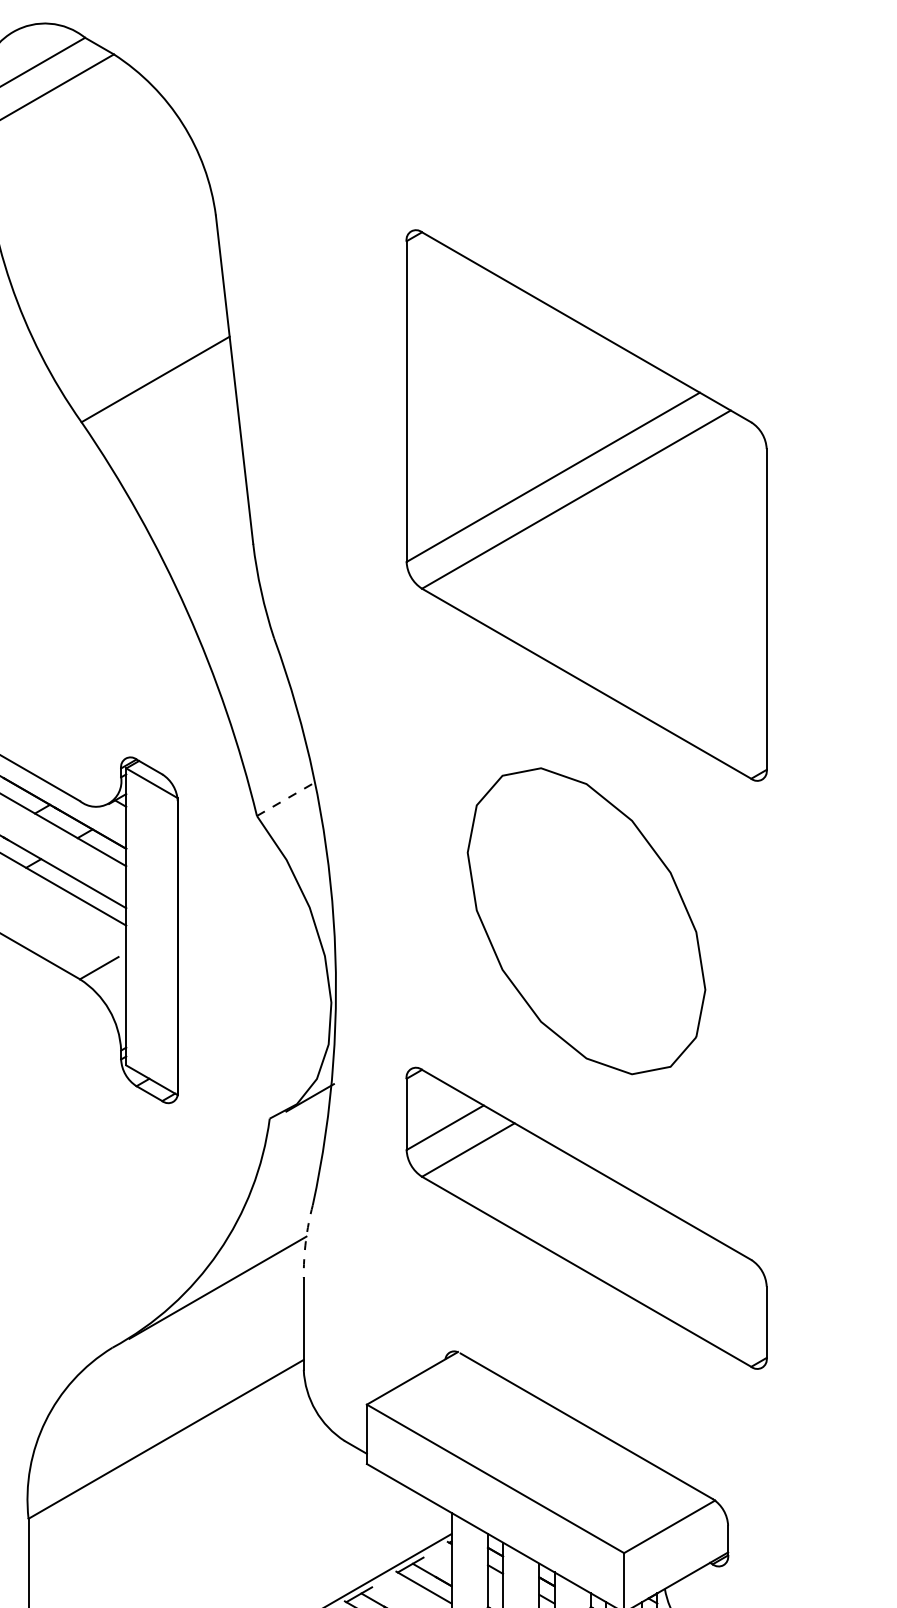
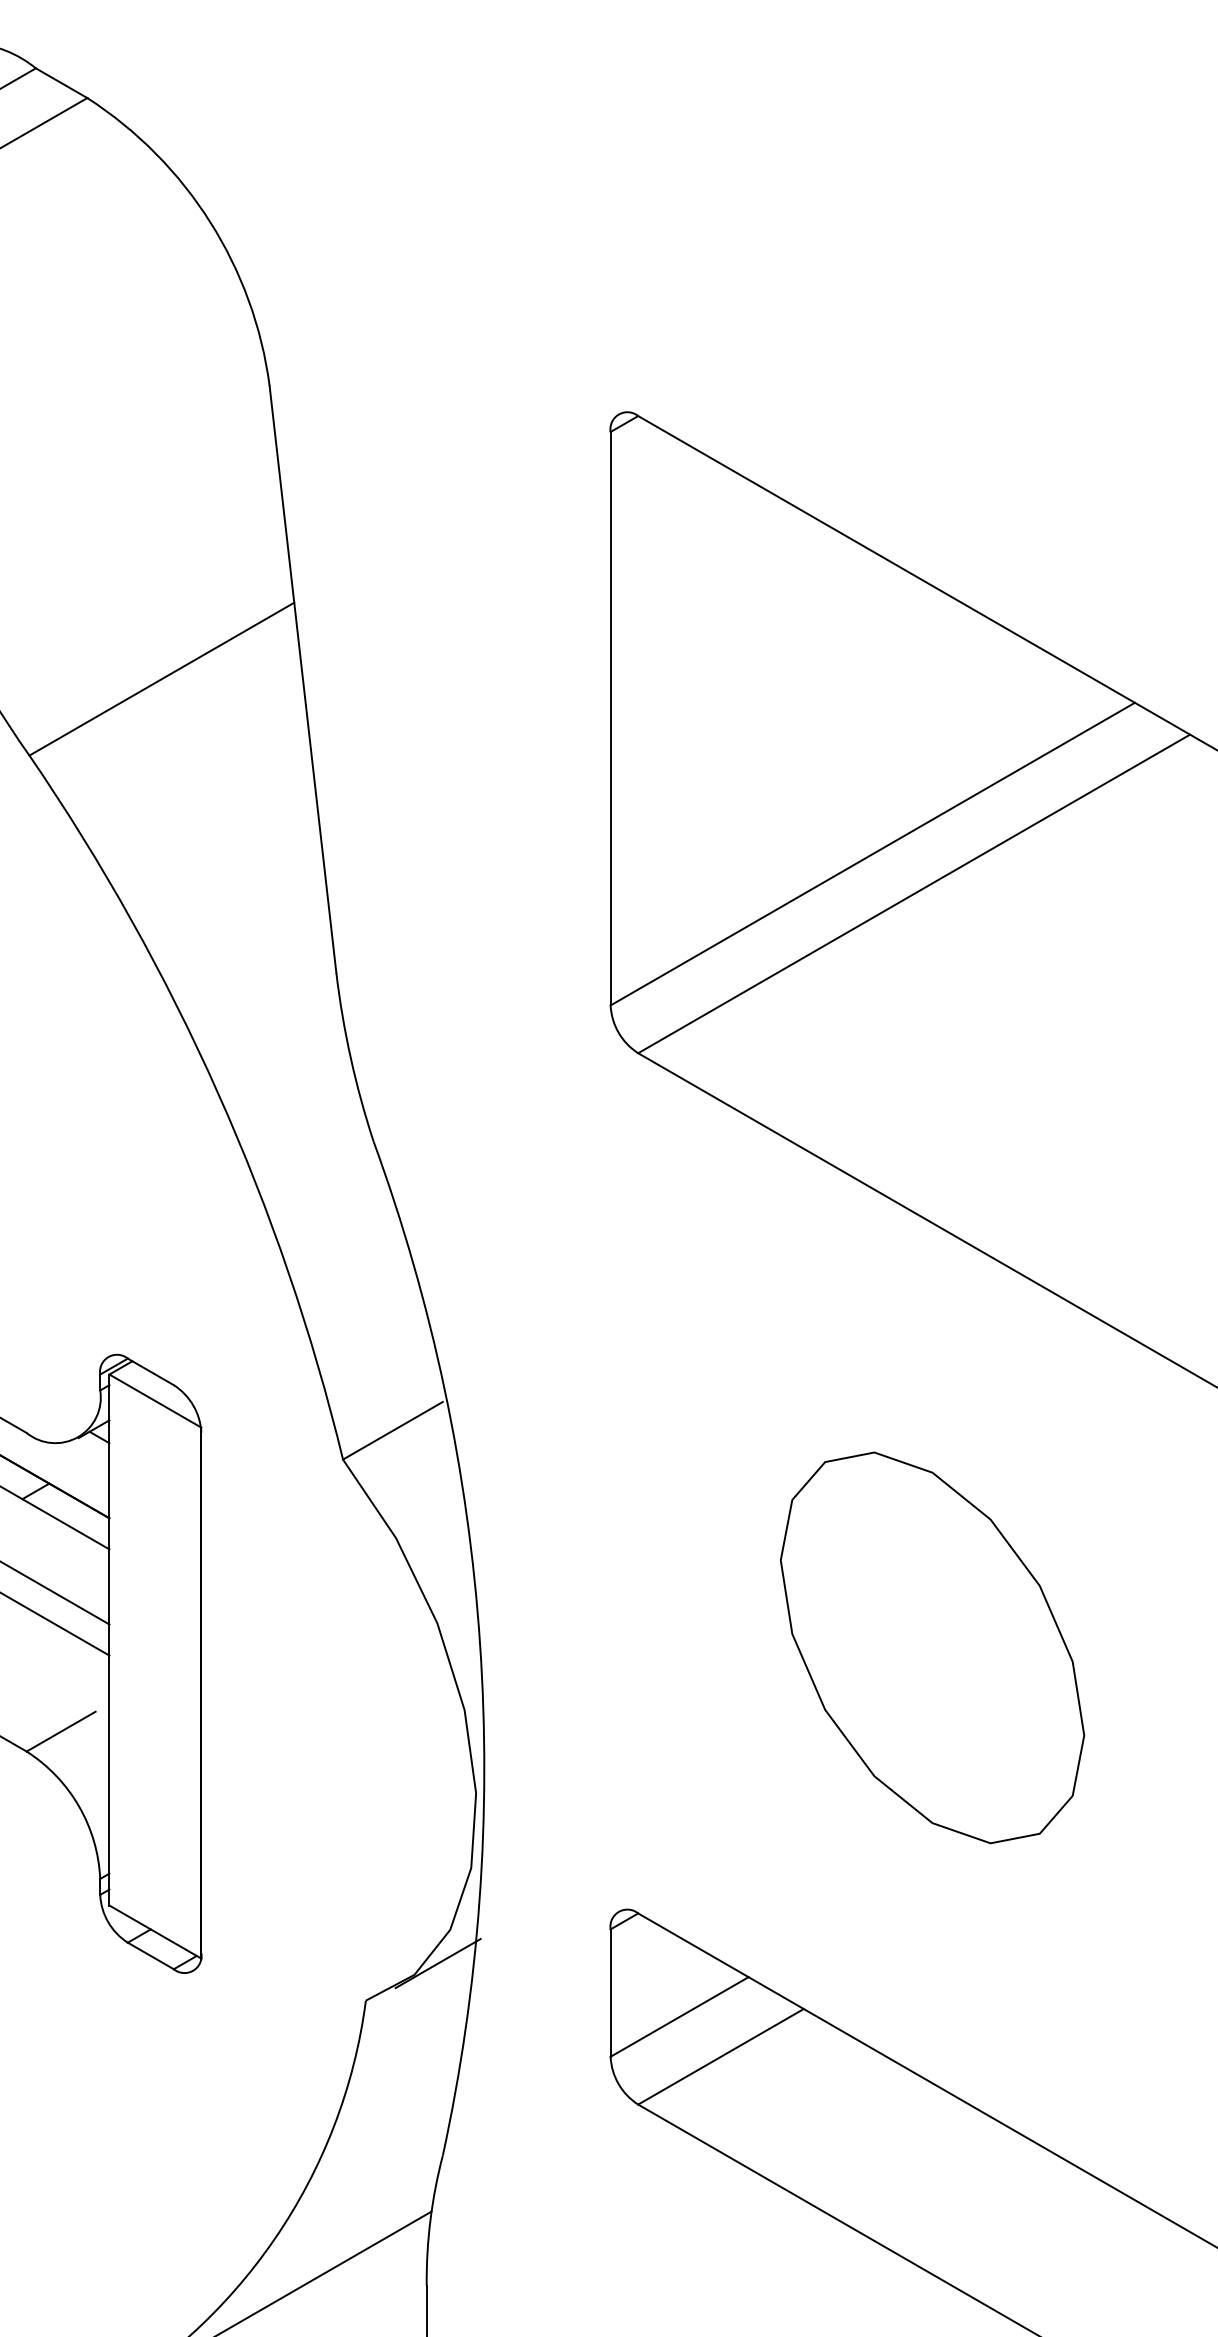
line: (285, 799) -> (394, 1430), dashed -> solid
part: (586, 921) -> (932, 1648), size x0.71
arc: (305, 1241) -> (429, 2220), dashed -> solid

